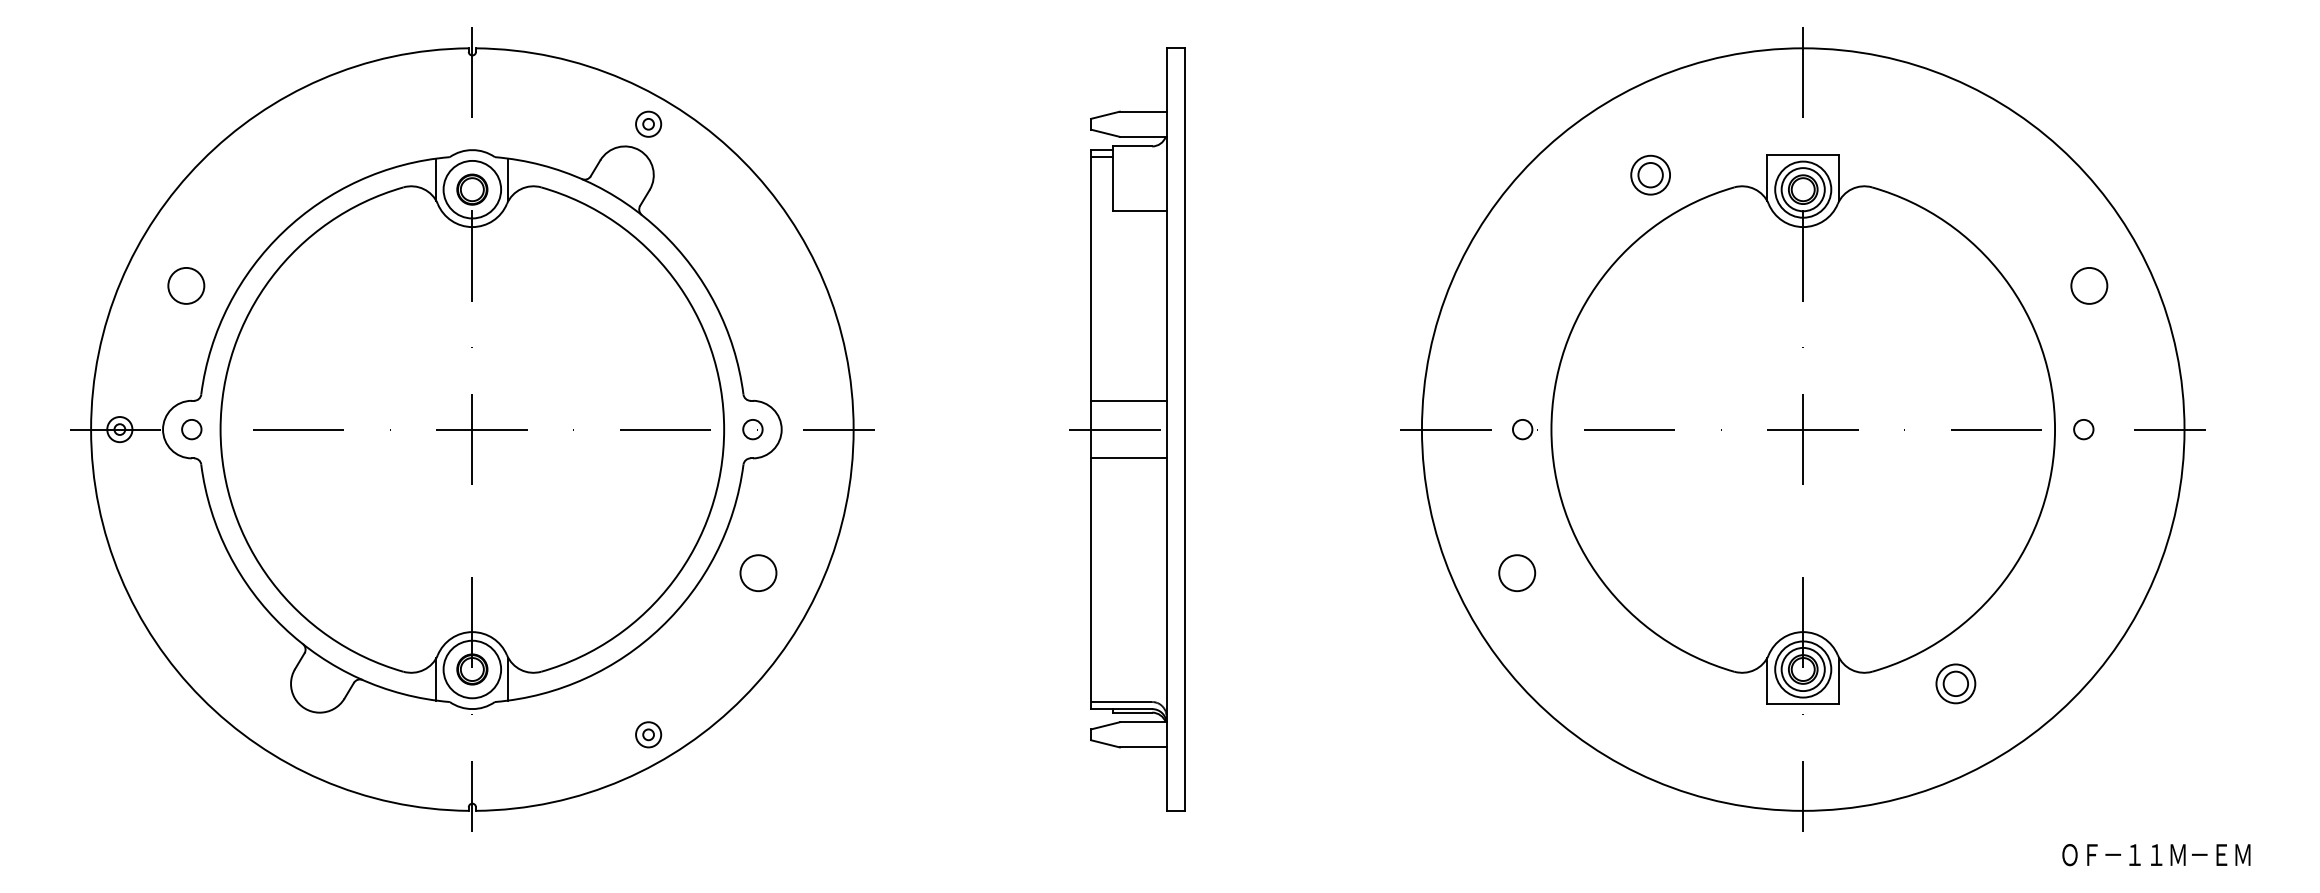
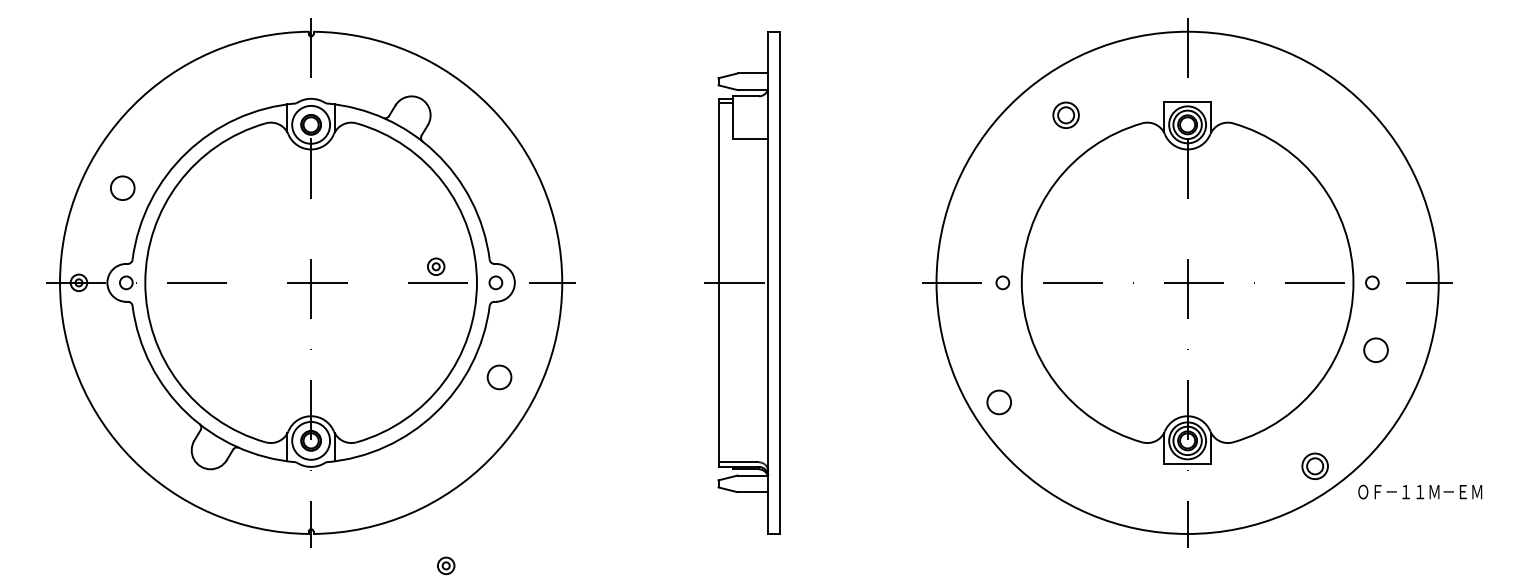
part: (649, 123) -> (436, 266), moved
part: (1649, 173) -> (1065, 114), moved
circle: (2088, 284) -> (1375, 349), moved
line: (1128, 400) -> (743, 263), removed
line: (1128, 457) -> (743, 301), removed
circle: (1516, 573) -> (998, 402), moved
part: (1954, 682) -> (1314, 465), moved
part: (649, 734) -> (446, 565), moved
text: (2156, 854) -> (1420, 491), moved

